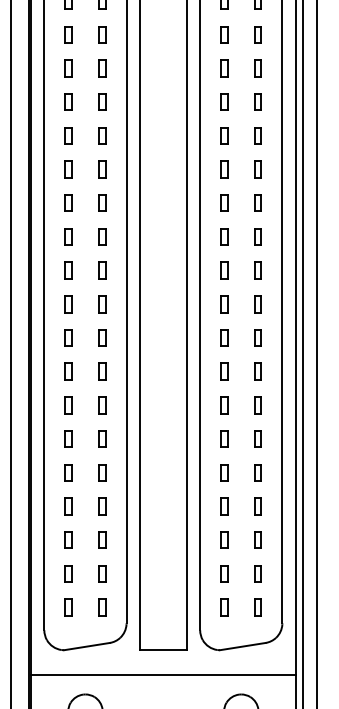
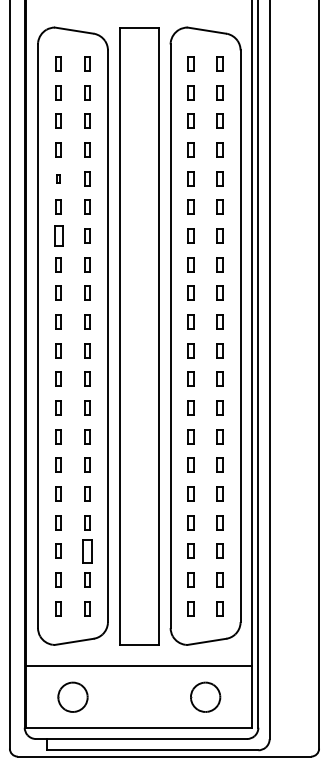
part: (68, 102) -> (58, 178), size x0.6
part: (68, 169) -> (58, 235), size x1.4
part: (102, 539) -> (87, 550), size x1.6

